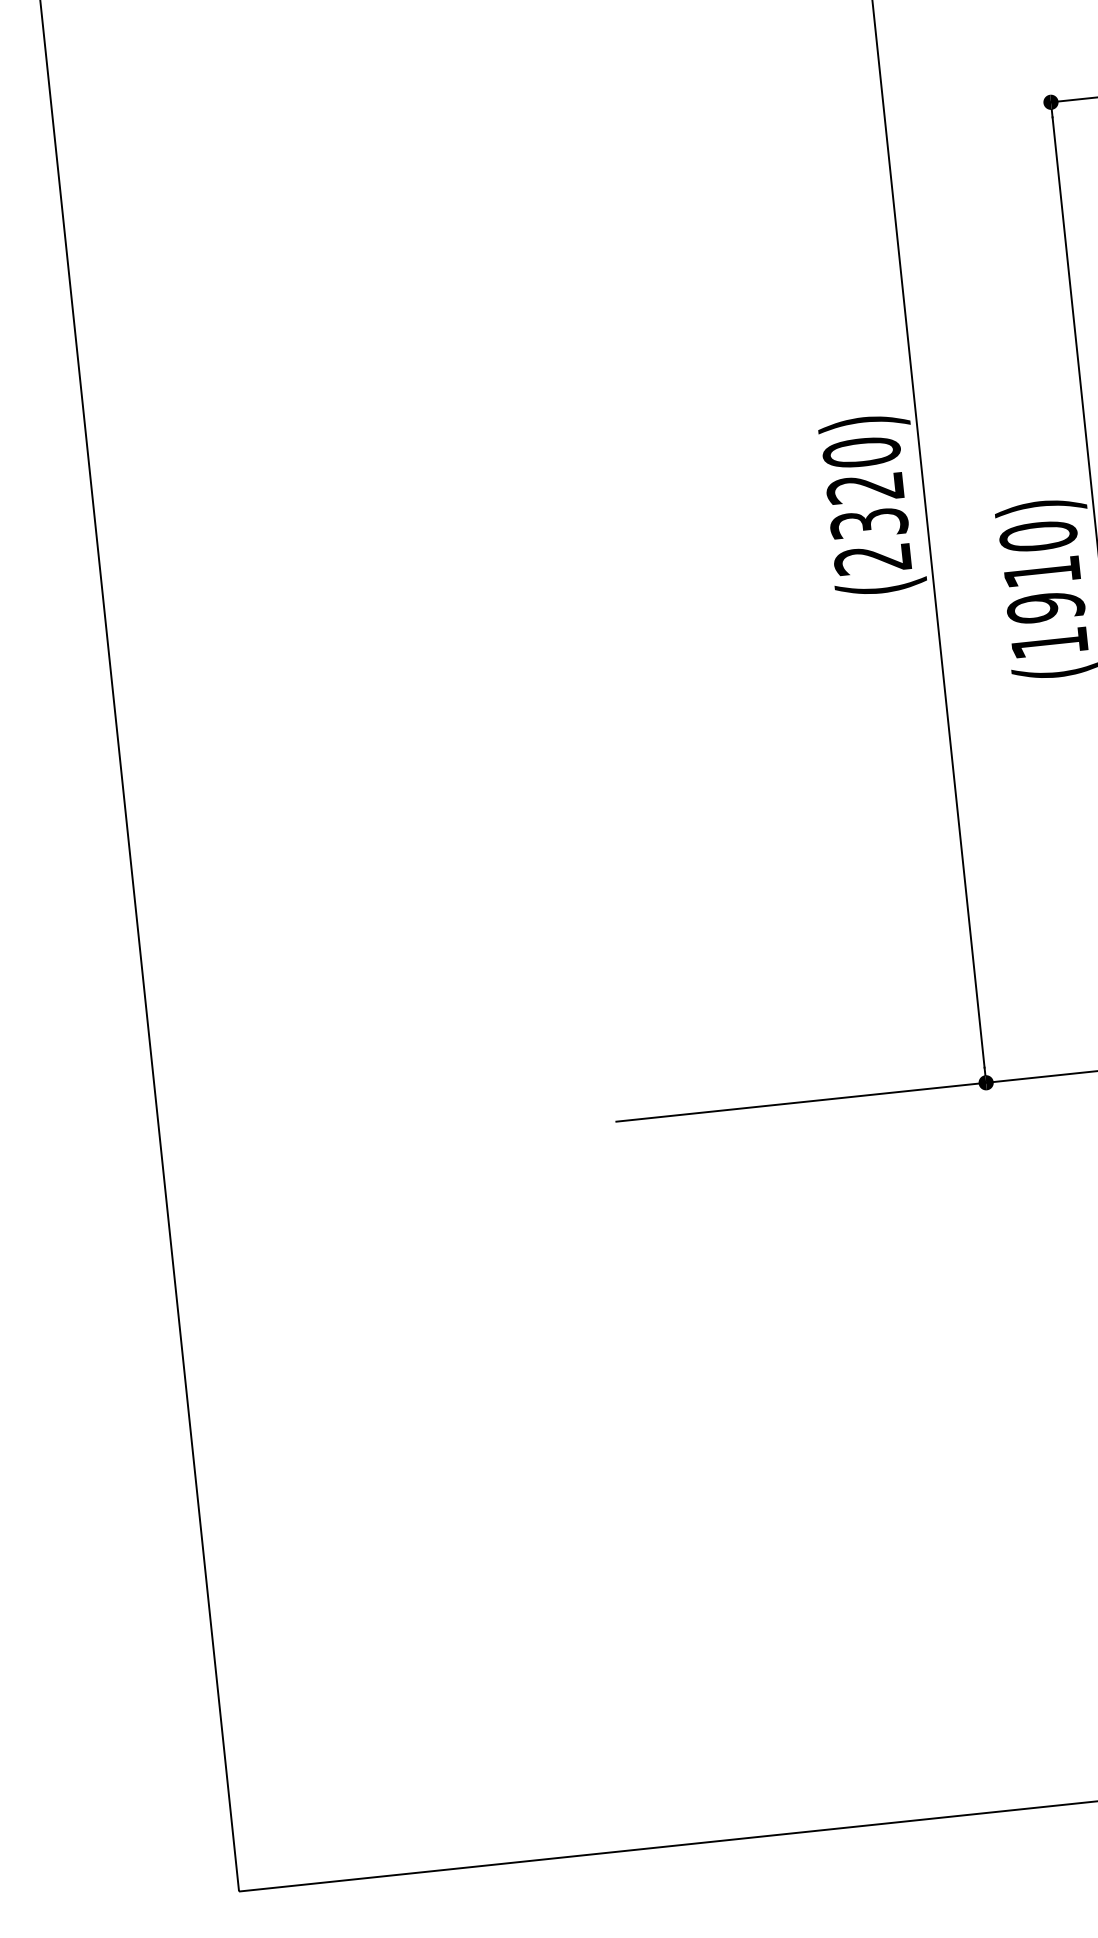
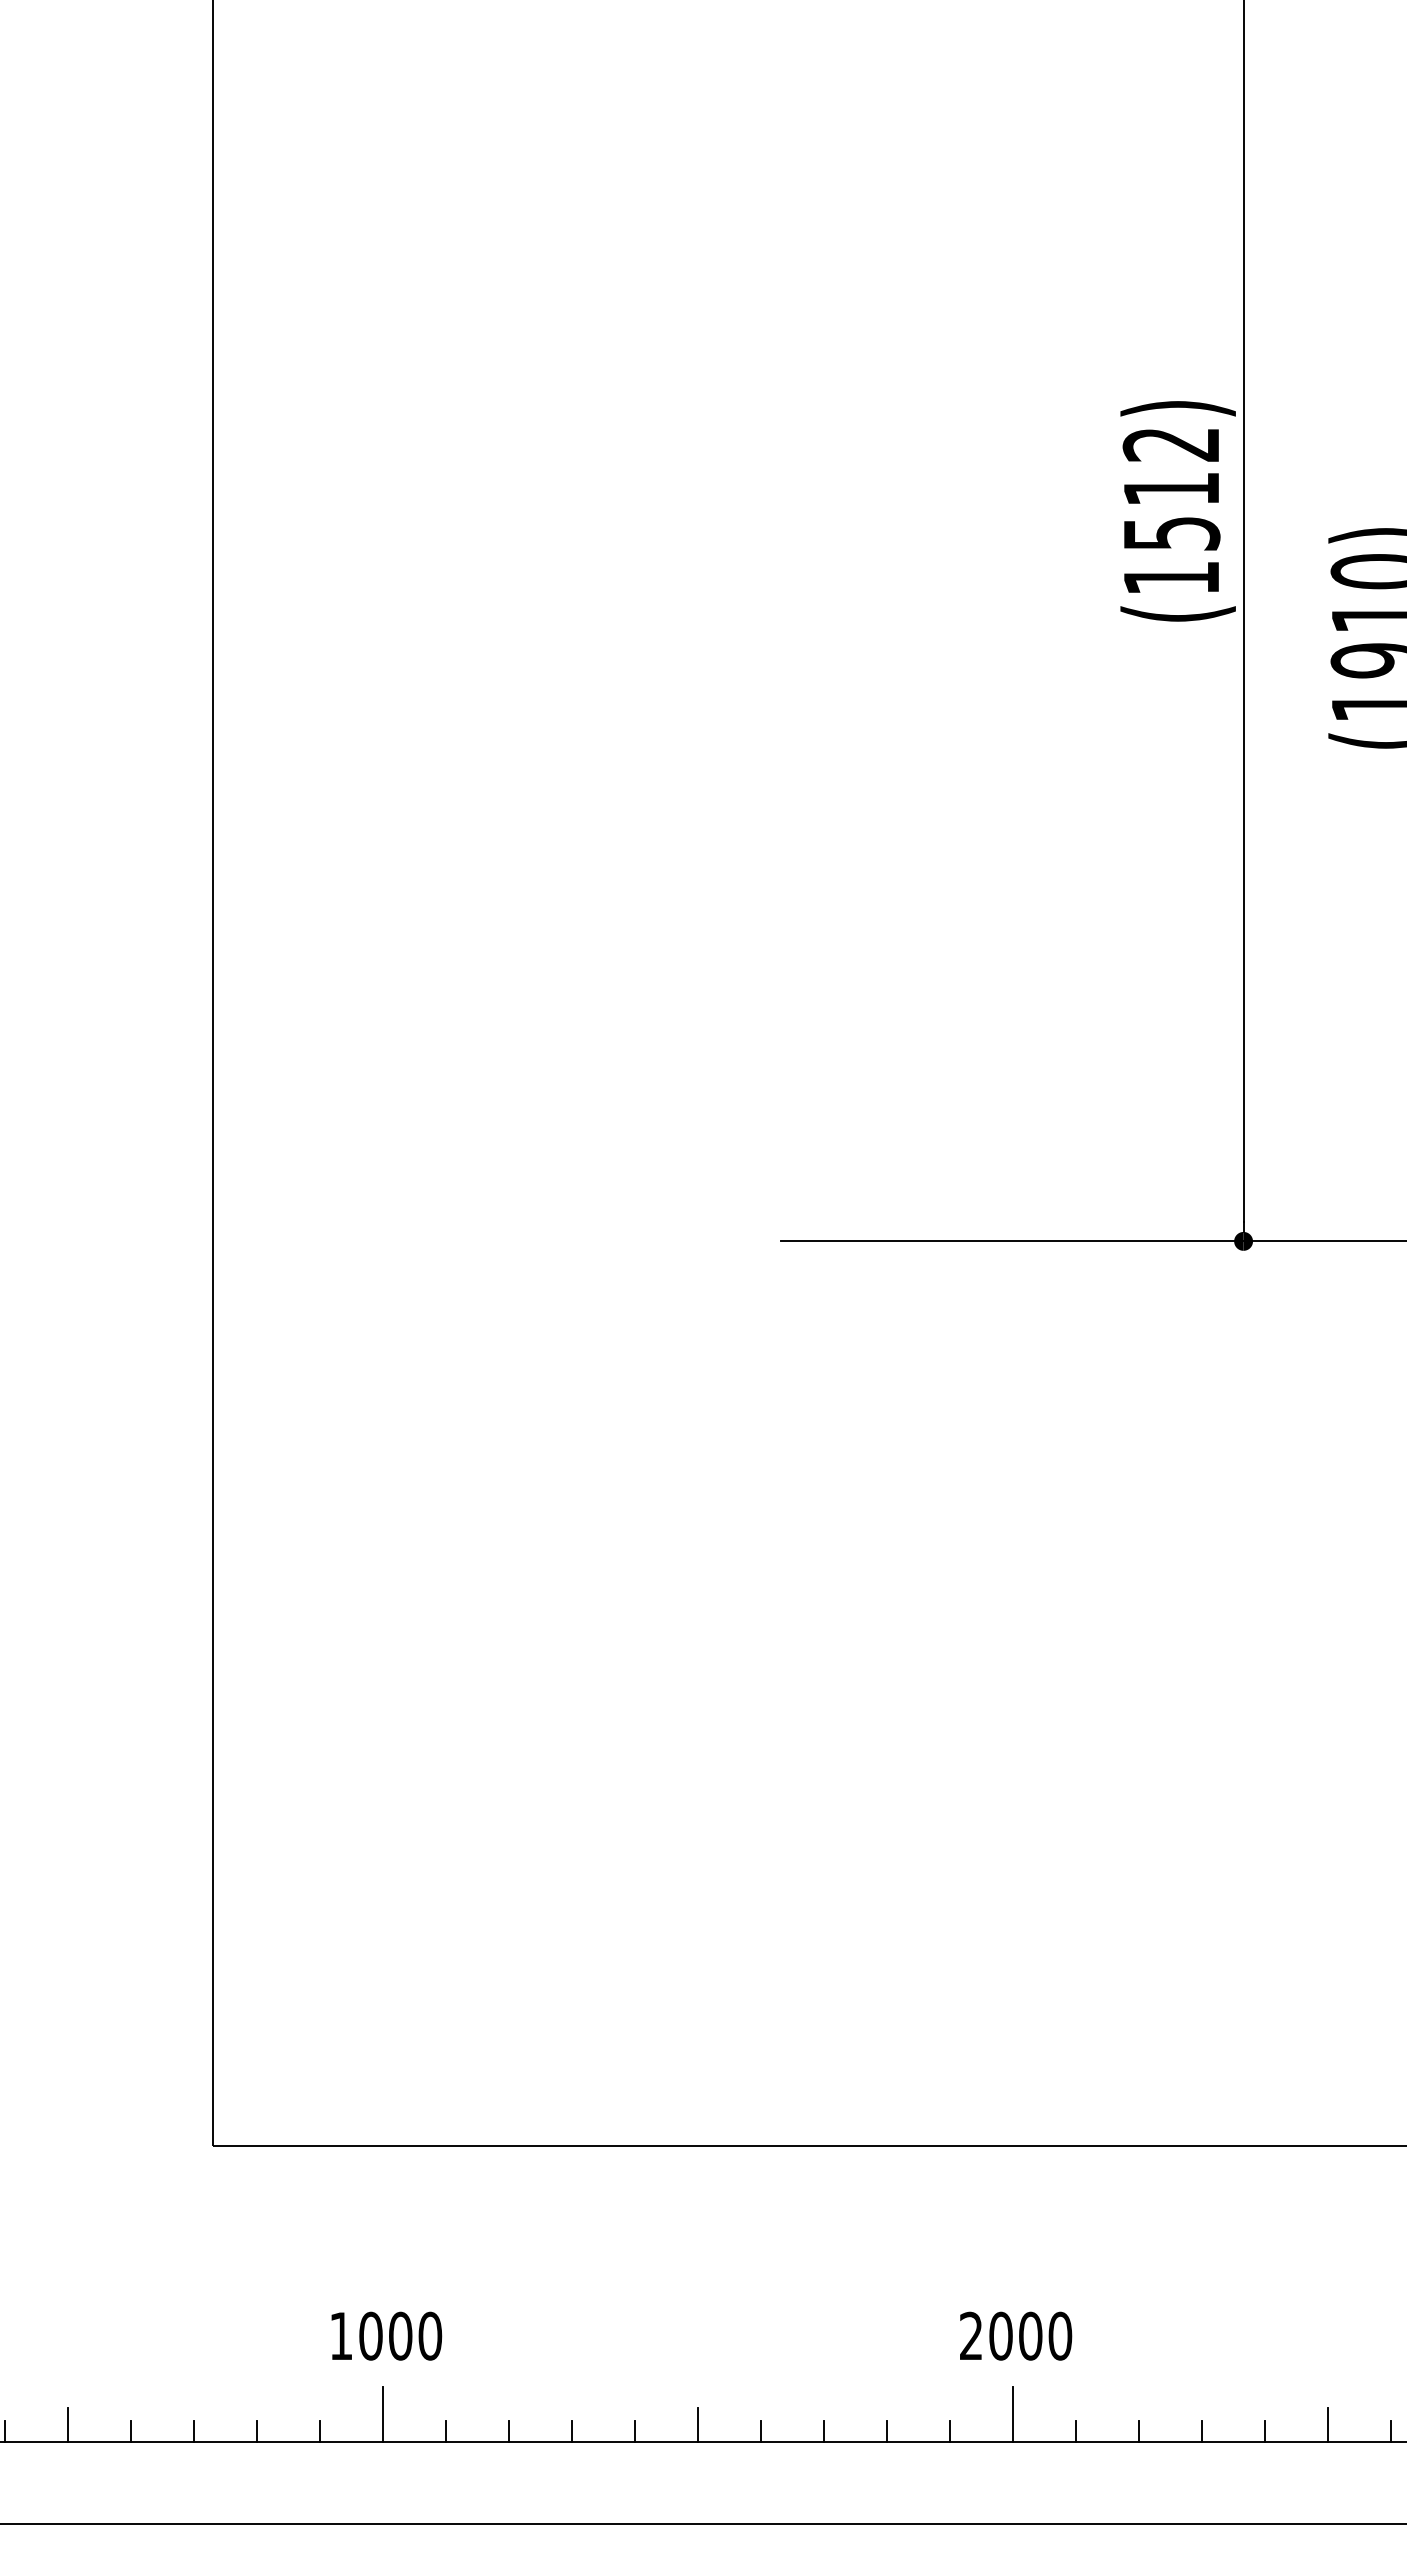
text: (867, 505) -> (1171, 511), (2320) -> (1512)

